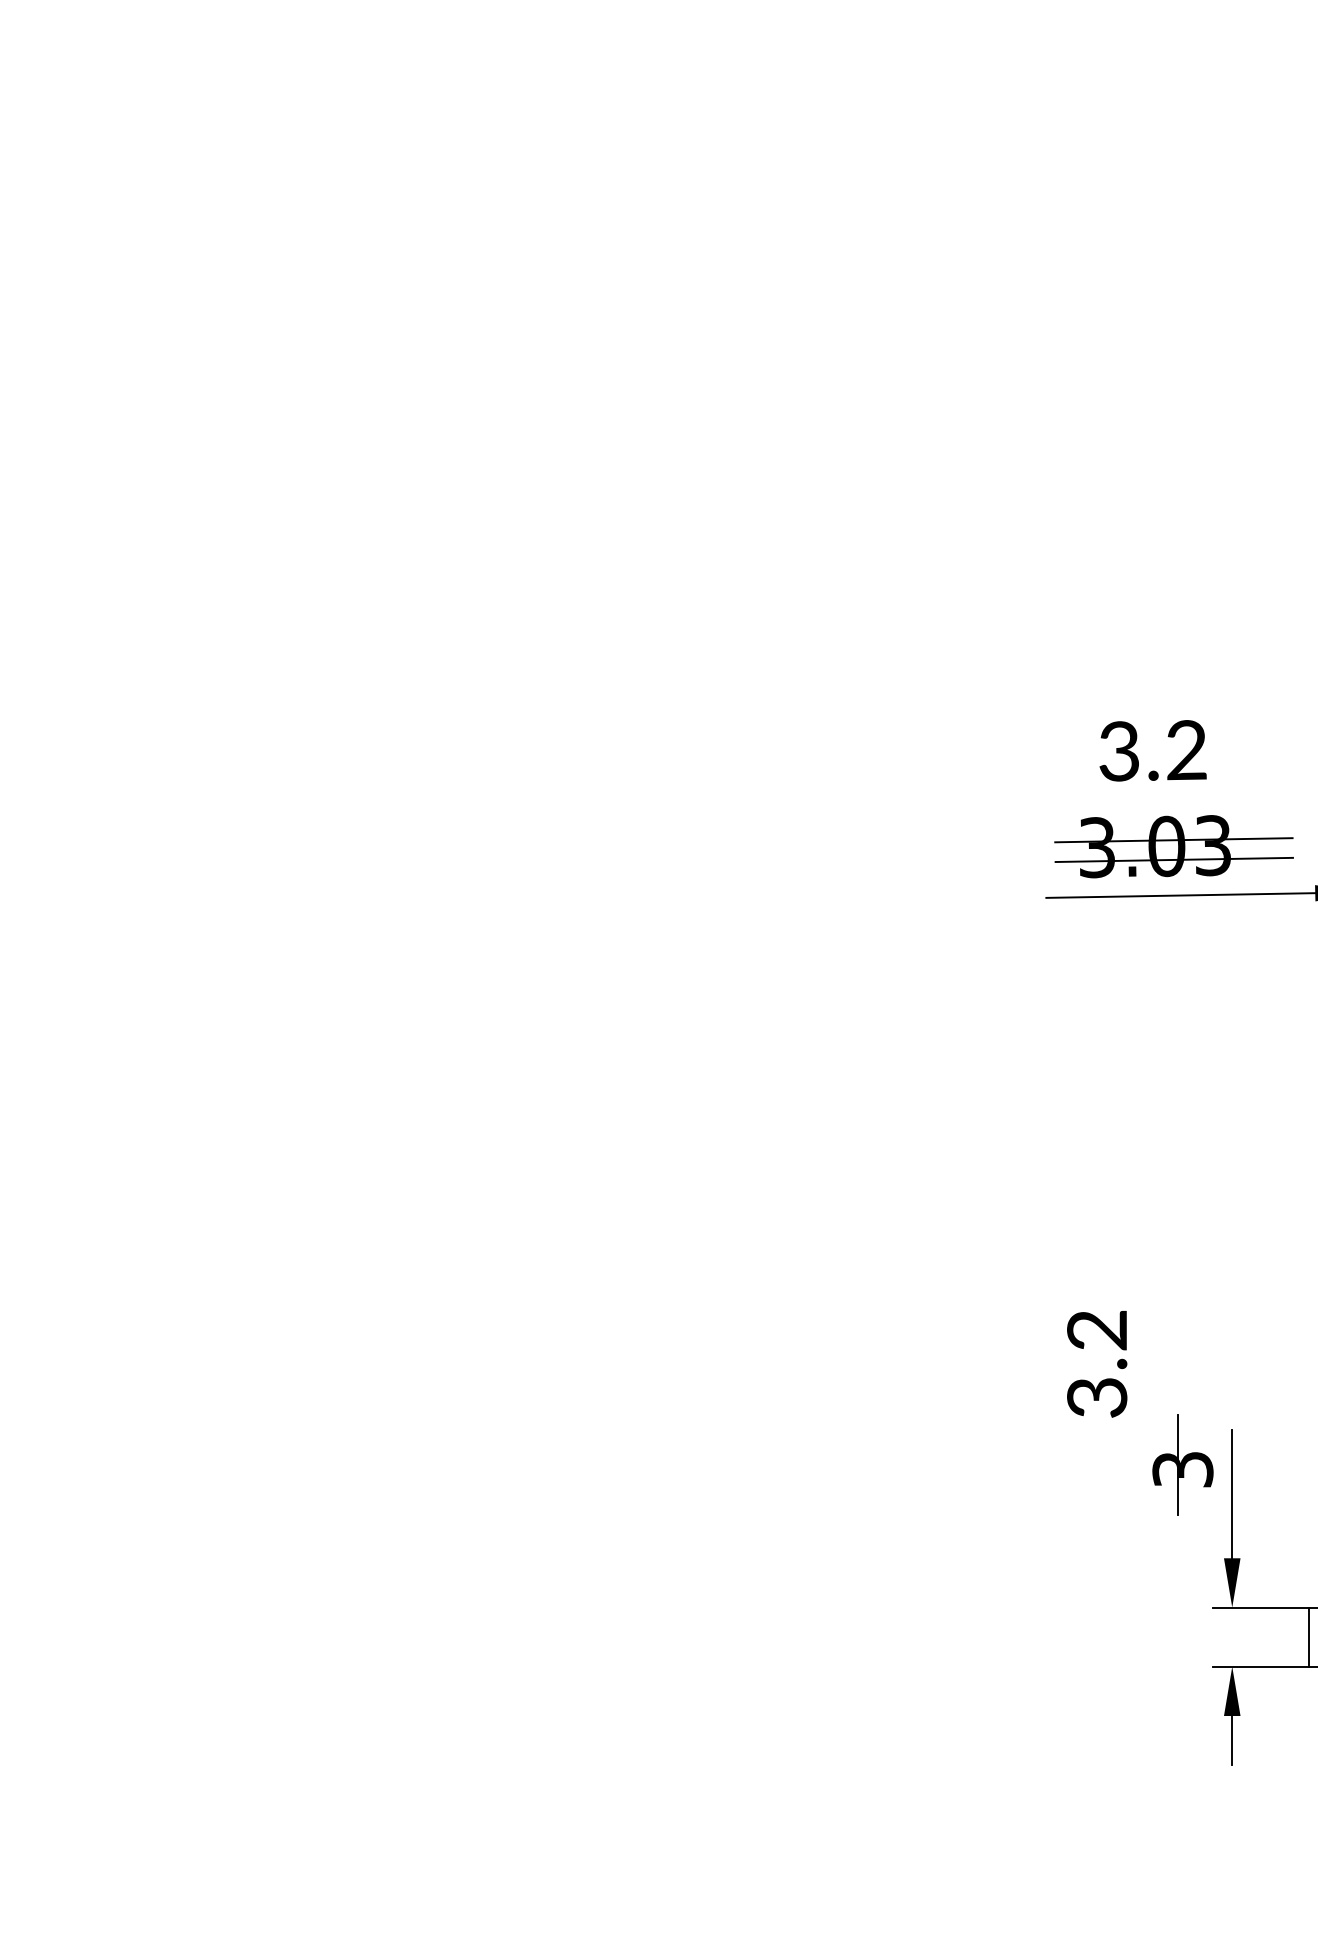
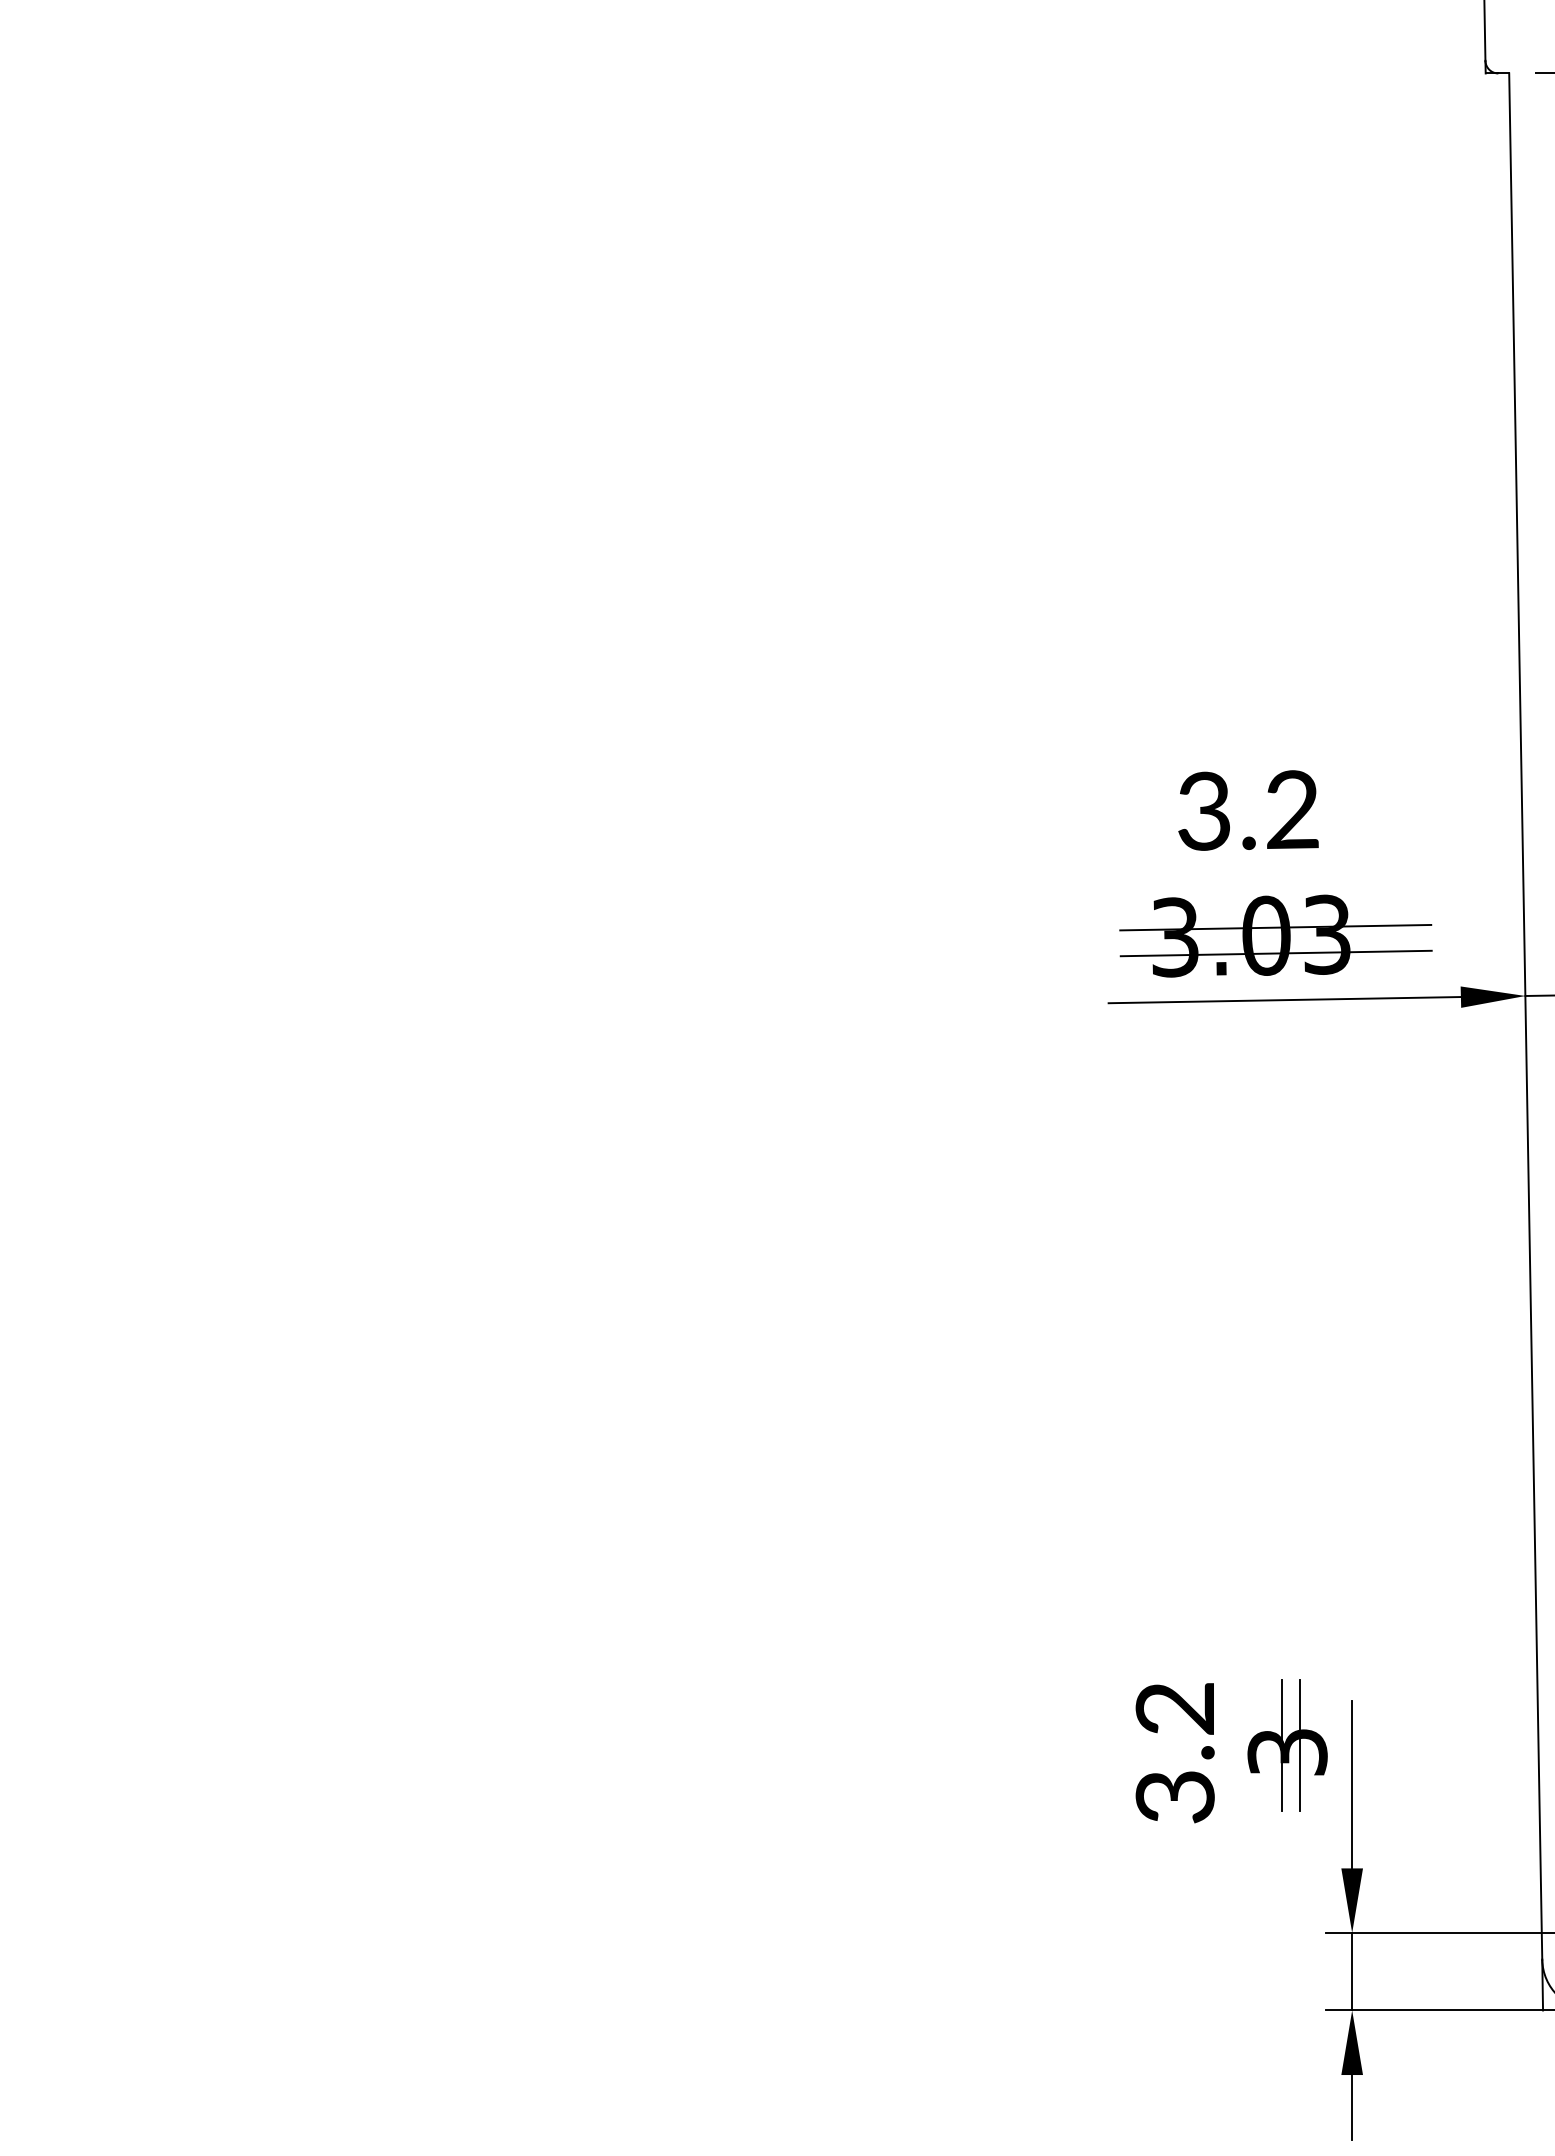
text: (1097, 1364) -> (1175, 1753), moved
line: (1192, 1464) -> (1300, 1745), added
line: (1309, 1636) -> (1352, 1970), moved

